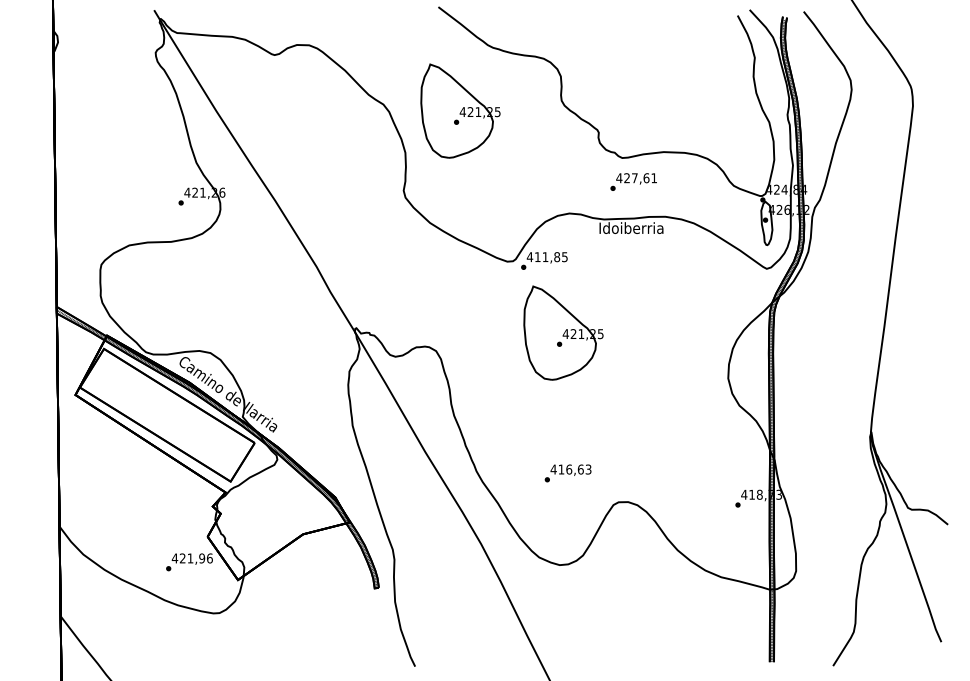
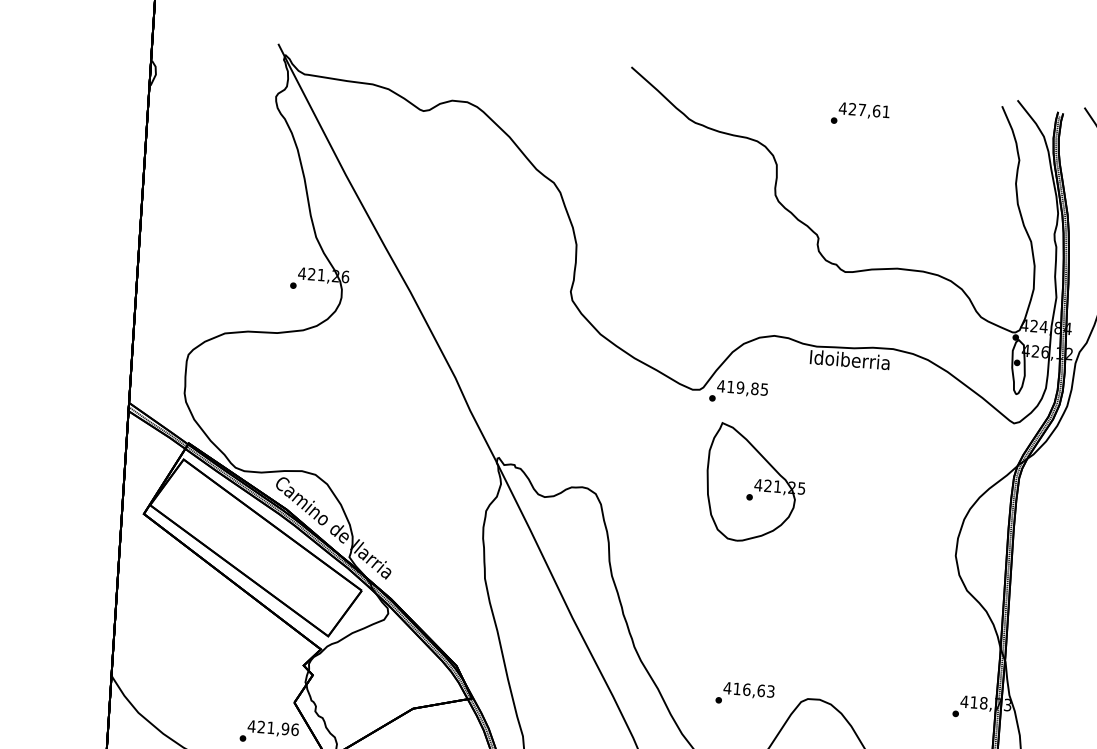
part: (460, 110) -> (648, 197), removed
text: (633, 181) -> (860, 113), moved
text: (545, 257) -> (740, 388), 411,85 -> 419,85
text: (567, 473) -> (744, 694), moved

